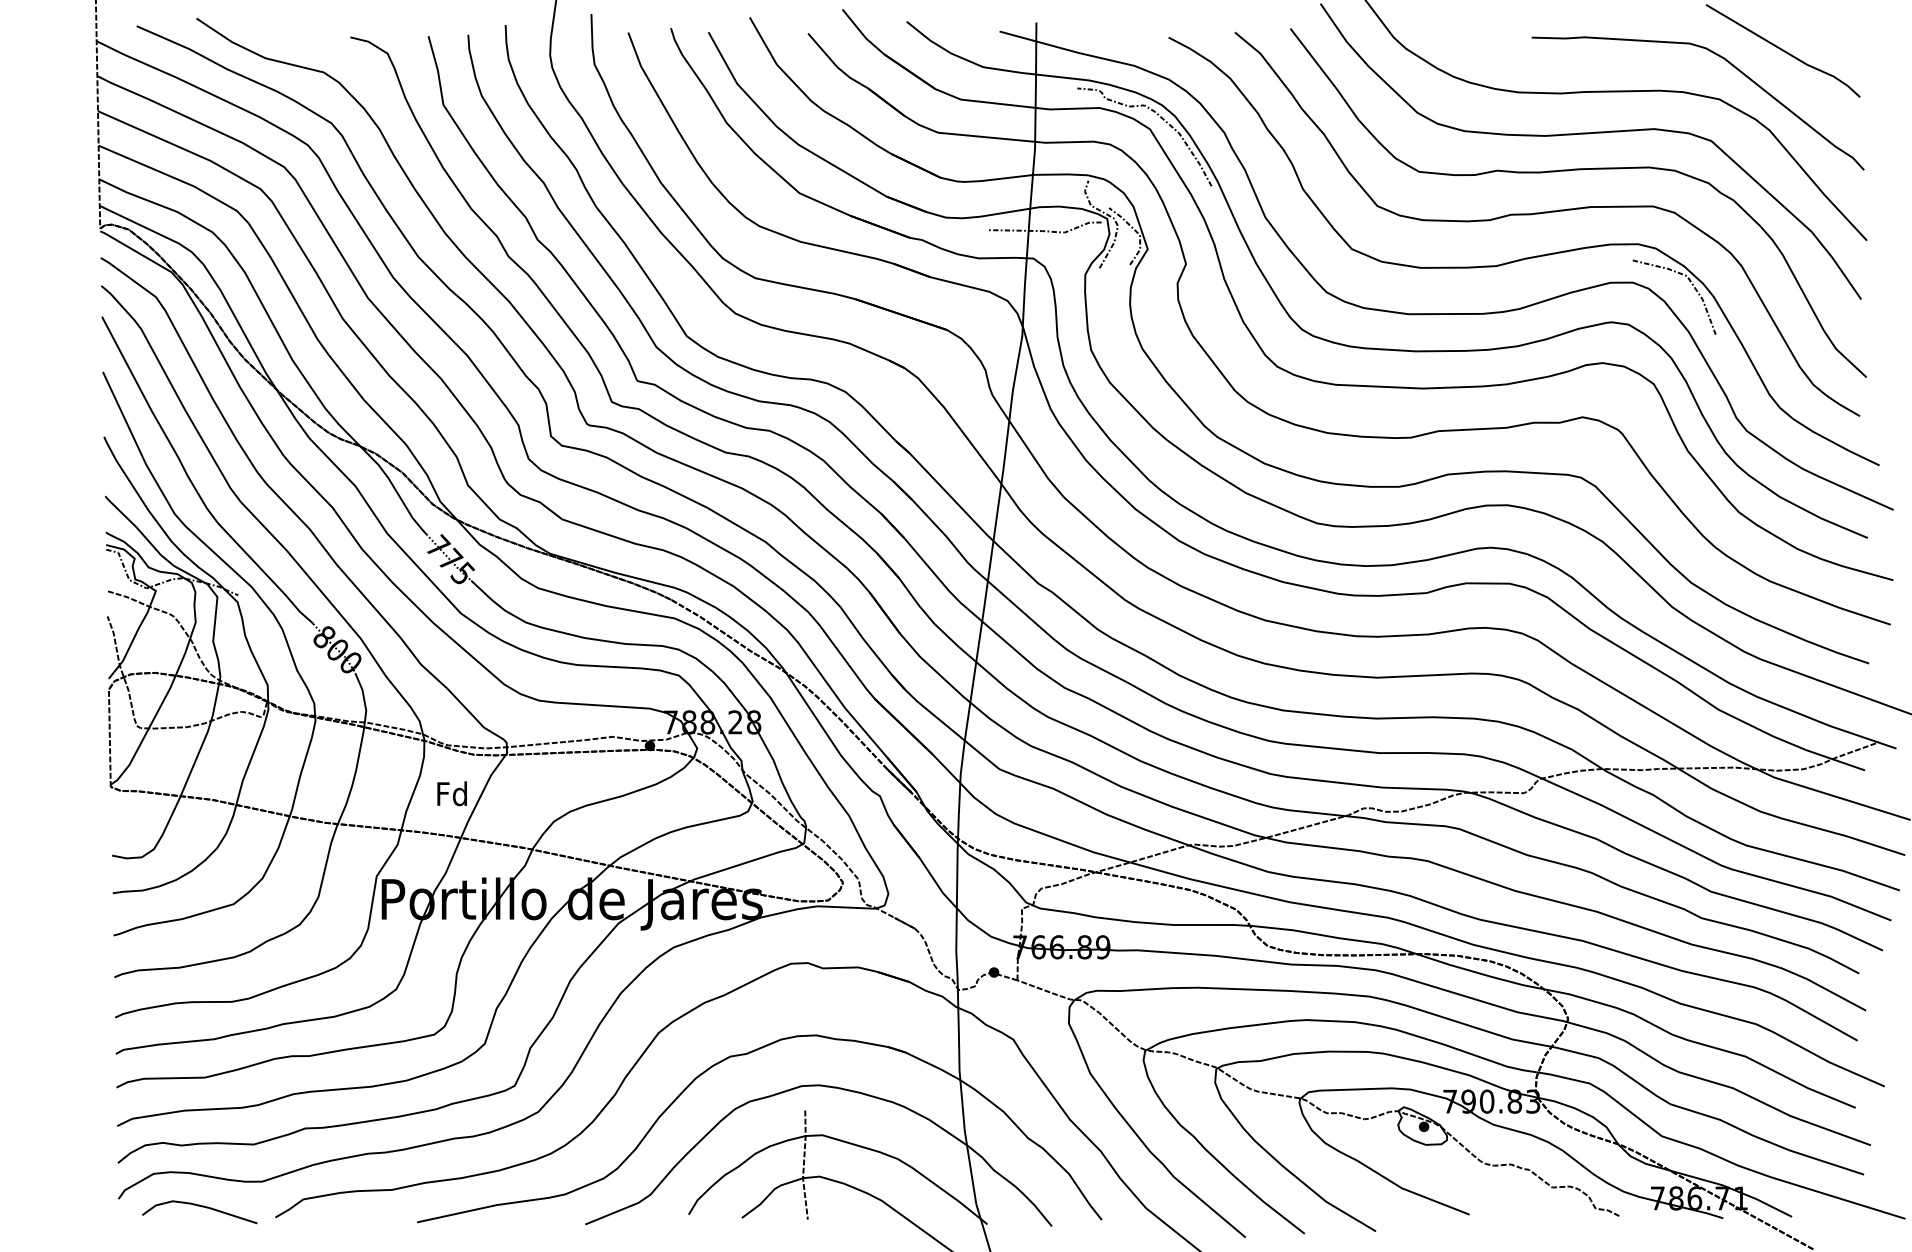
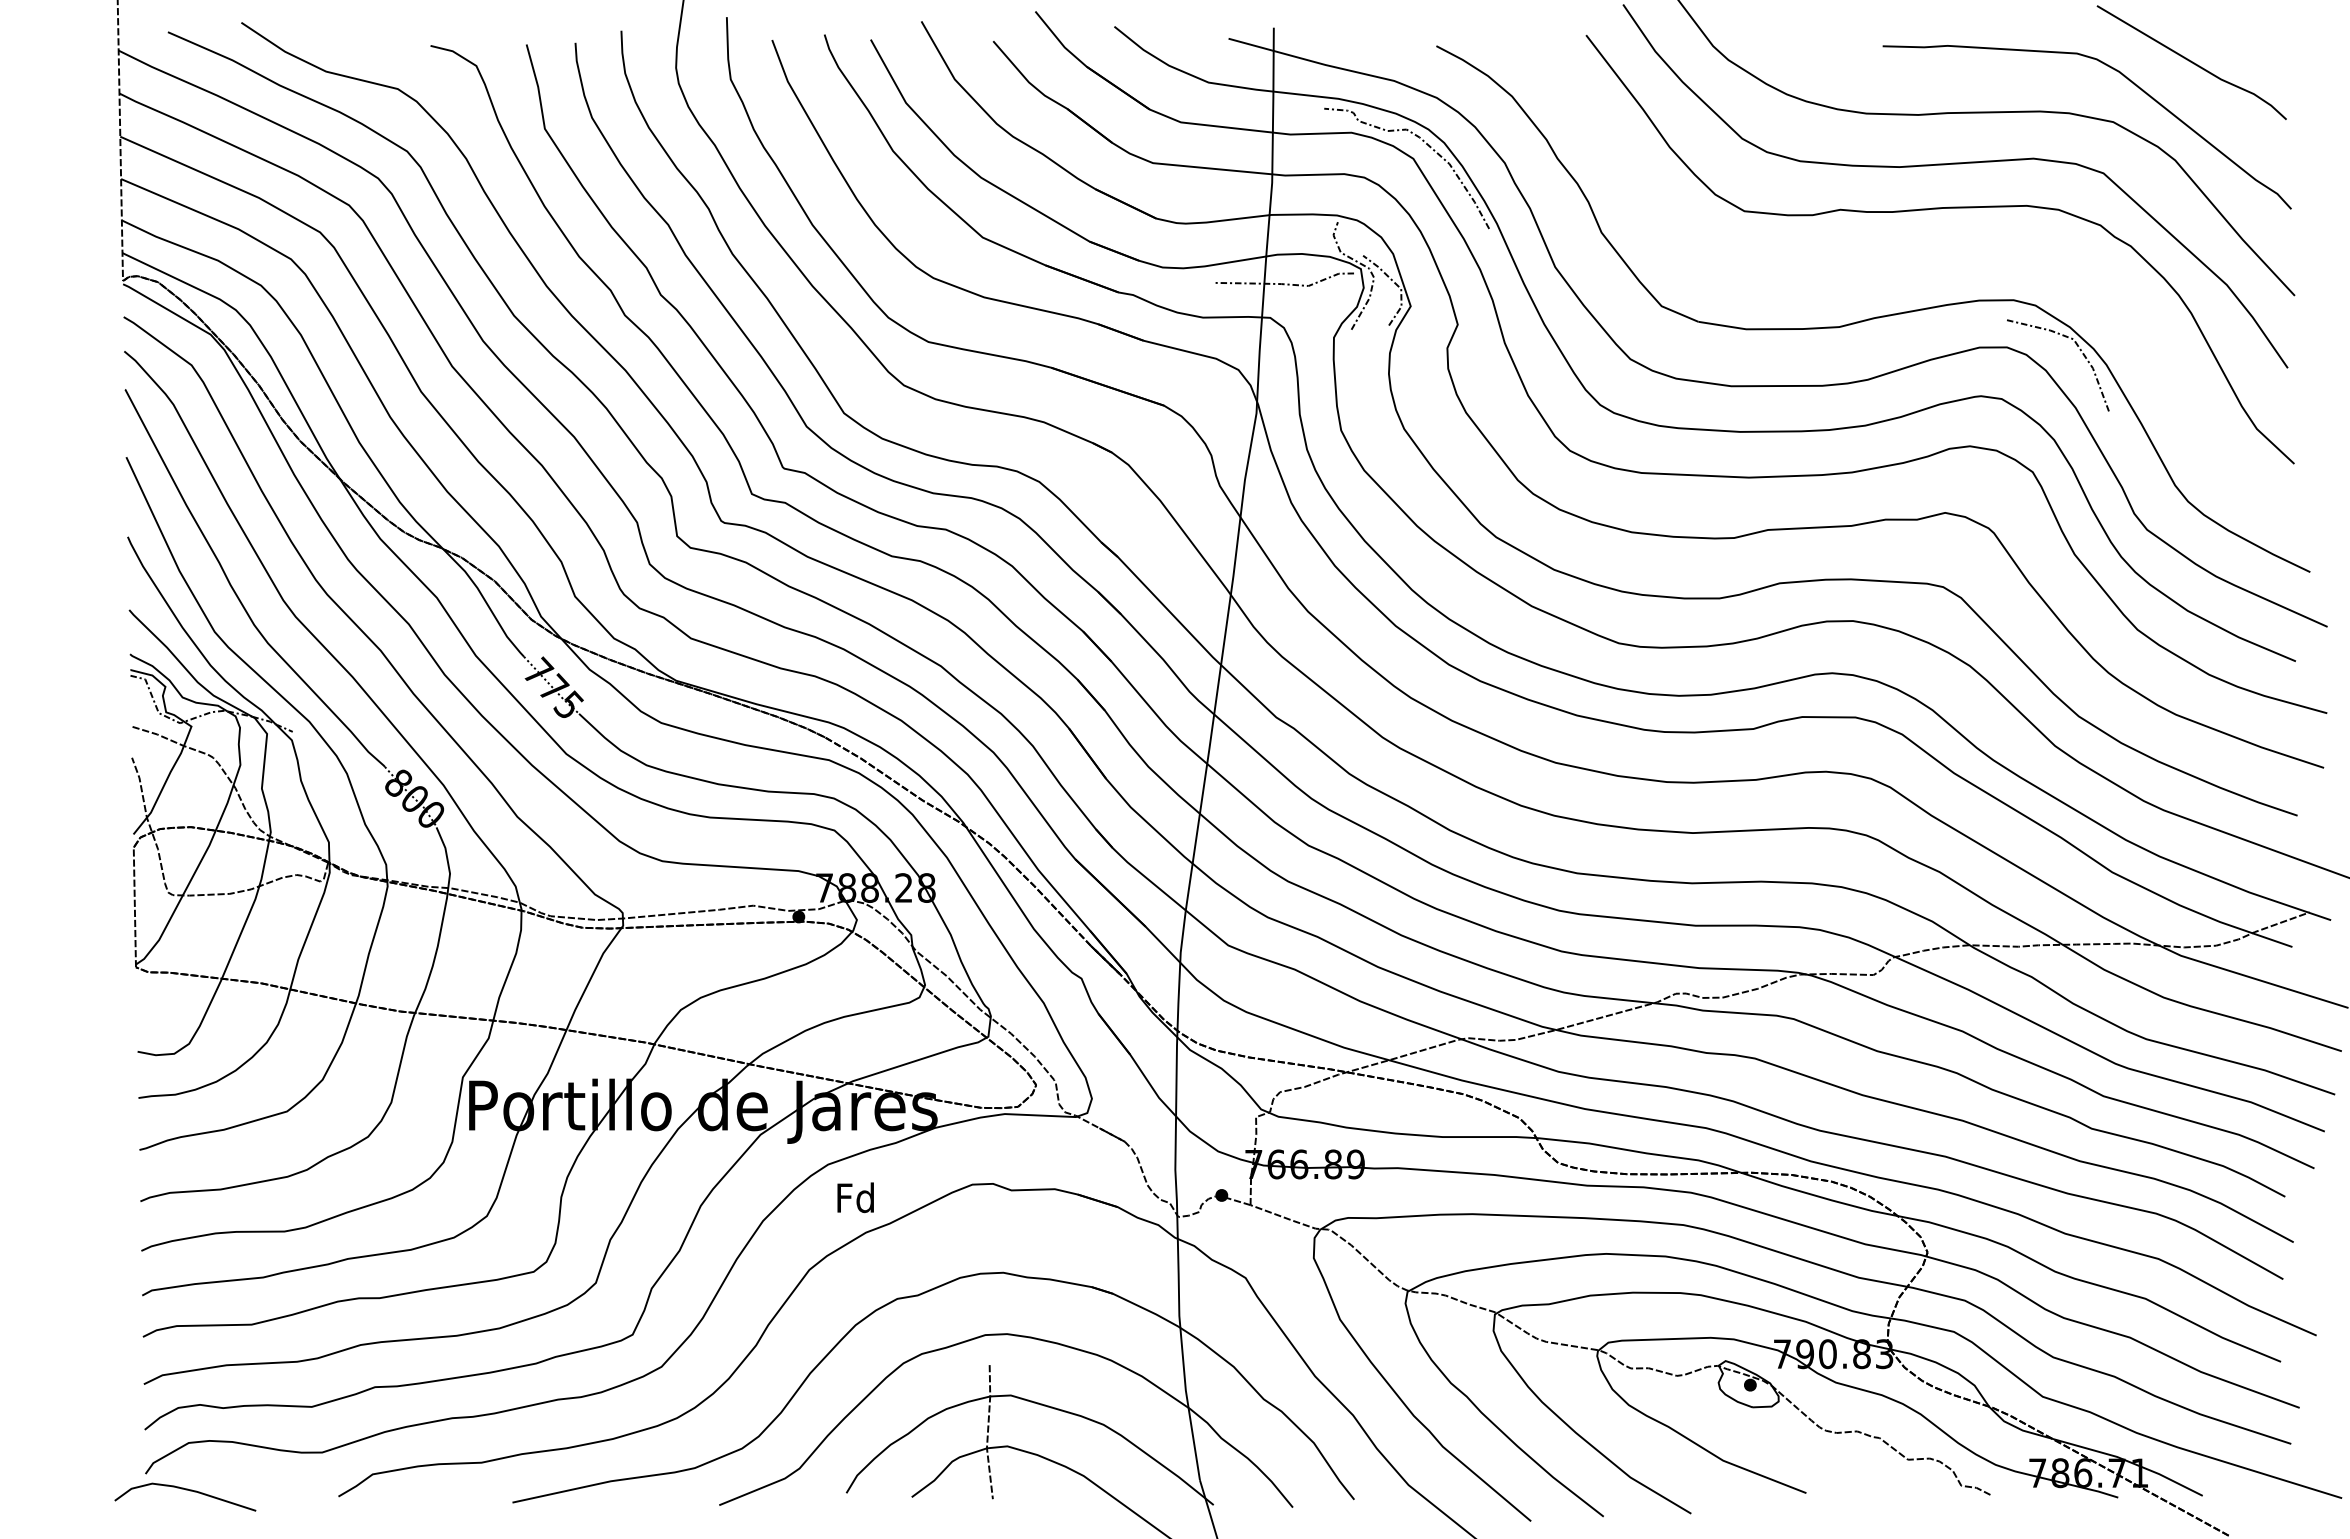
curve: (1545, 213) -> (1899, 262), removed
text: (452, 793) -> (855, 1197), moved
curve: (199, 1206) -> (185, 1490), moved

